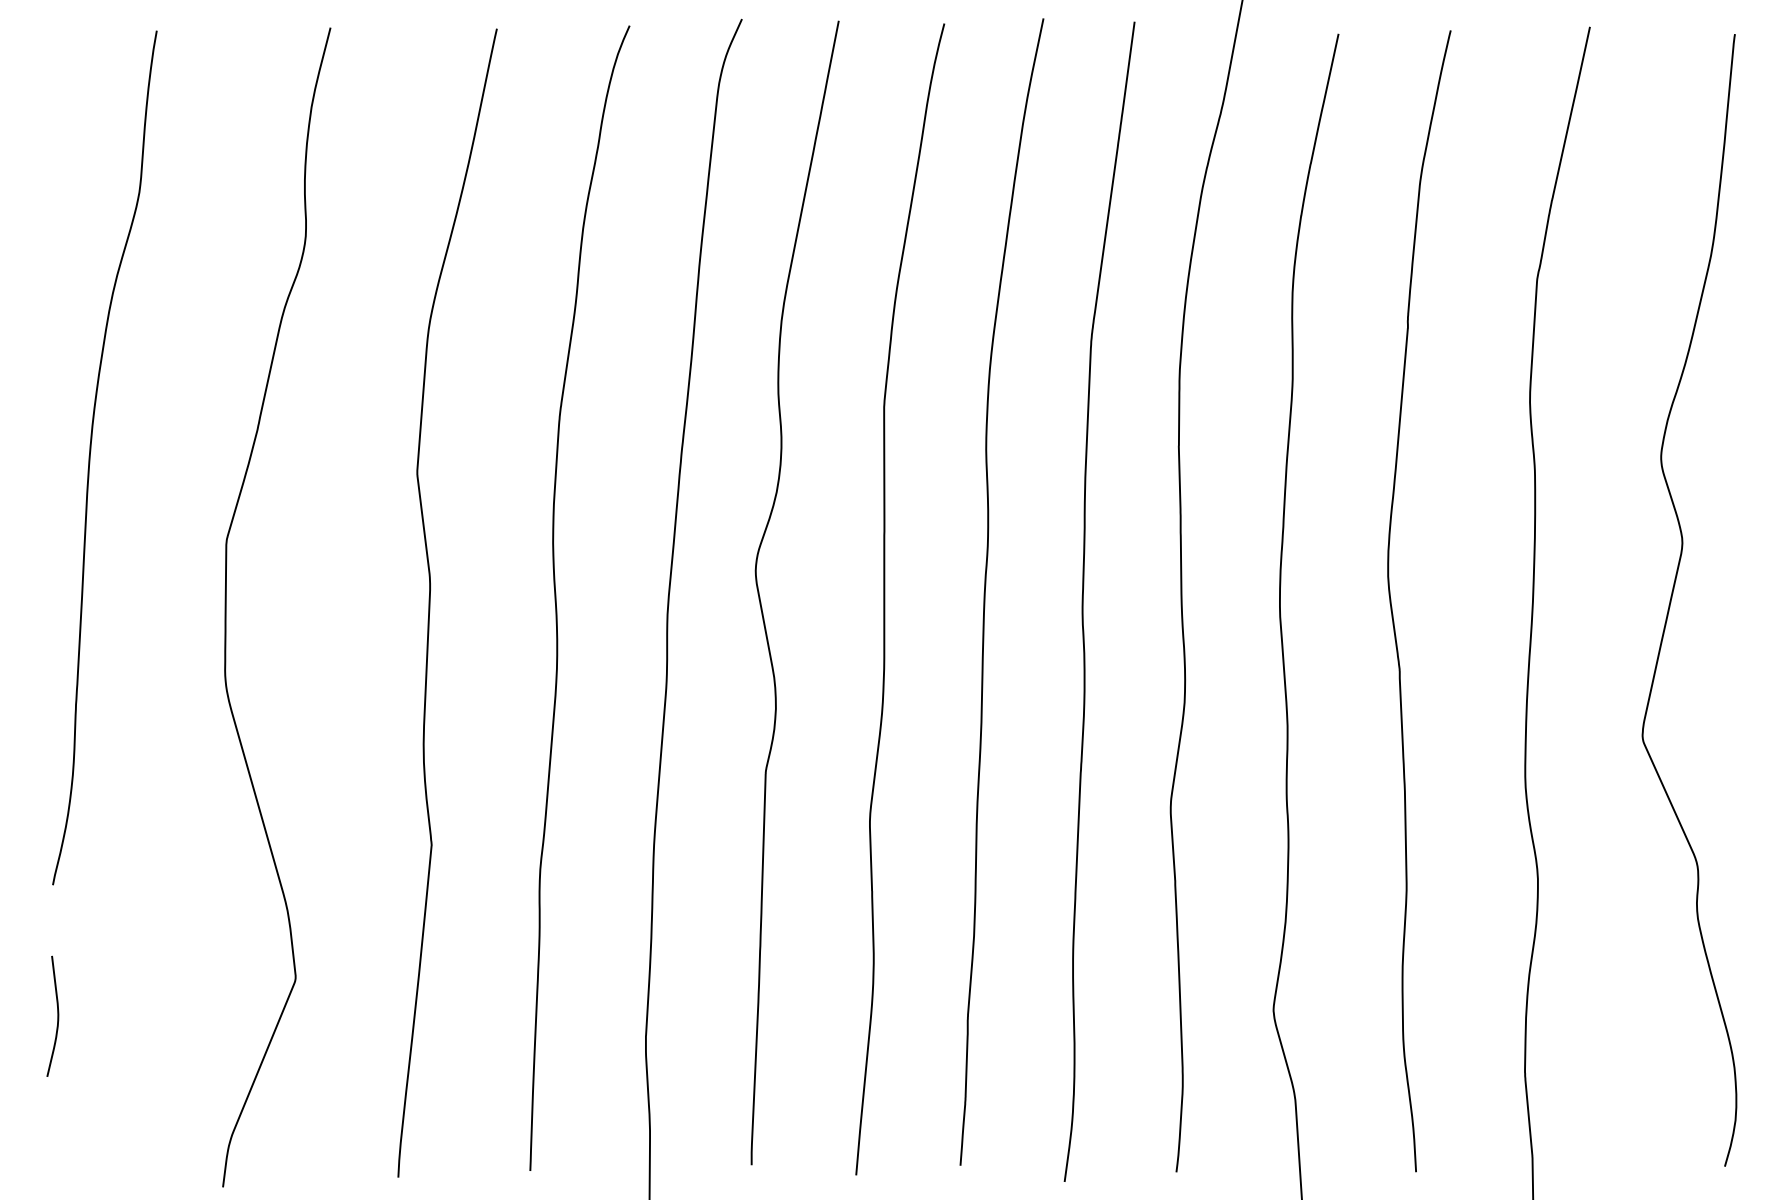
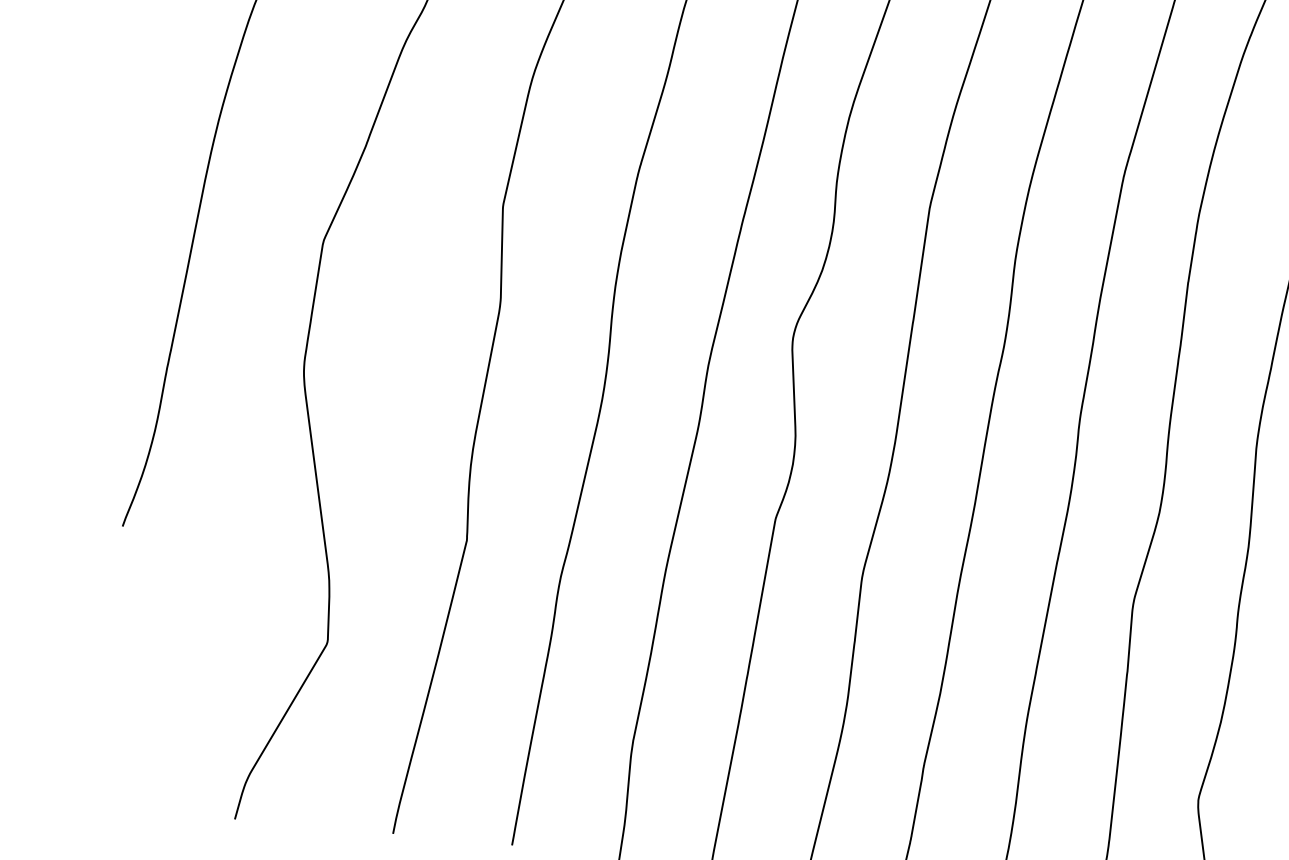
curve: (57, 1015) -> (109, 643), removed

